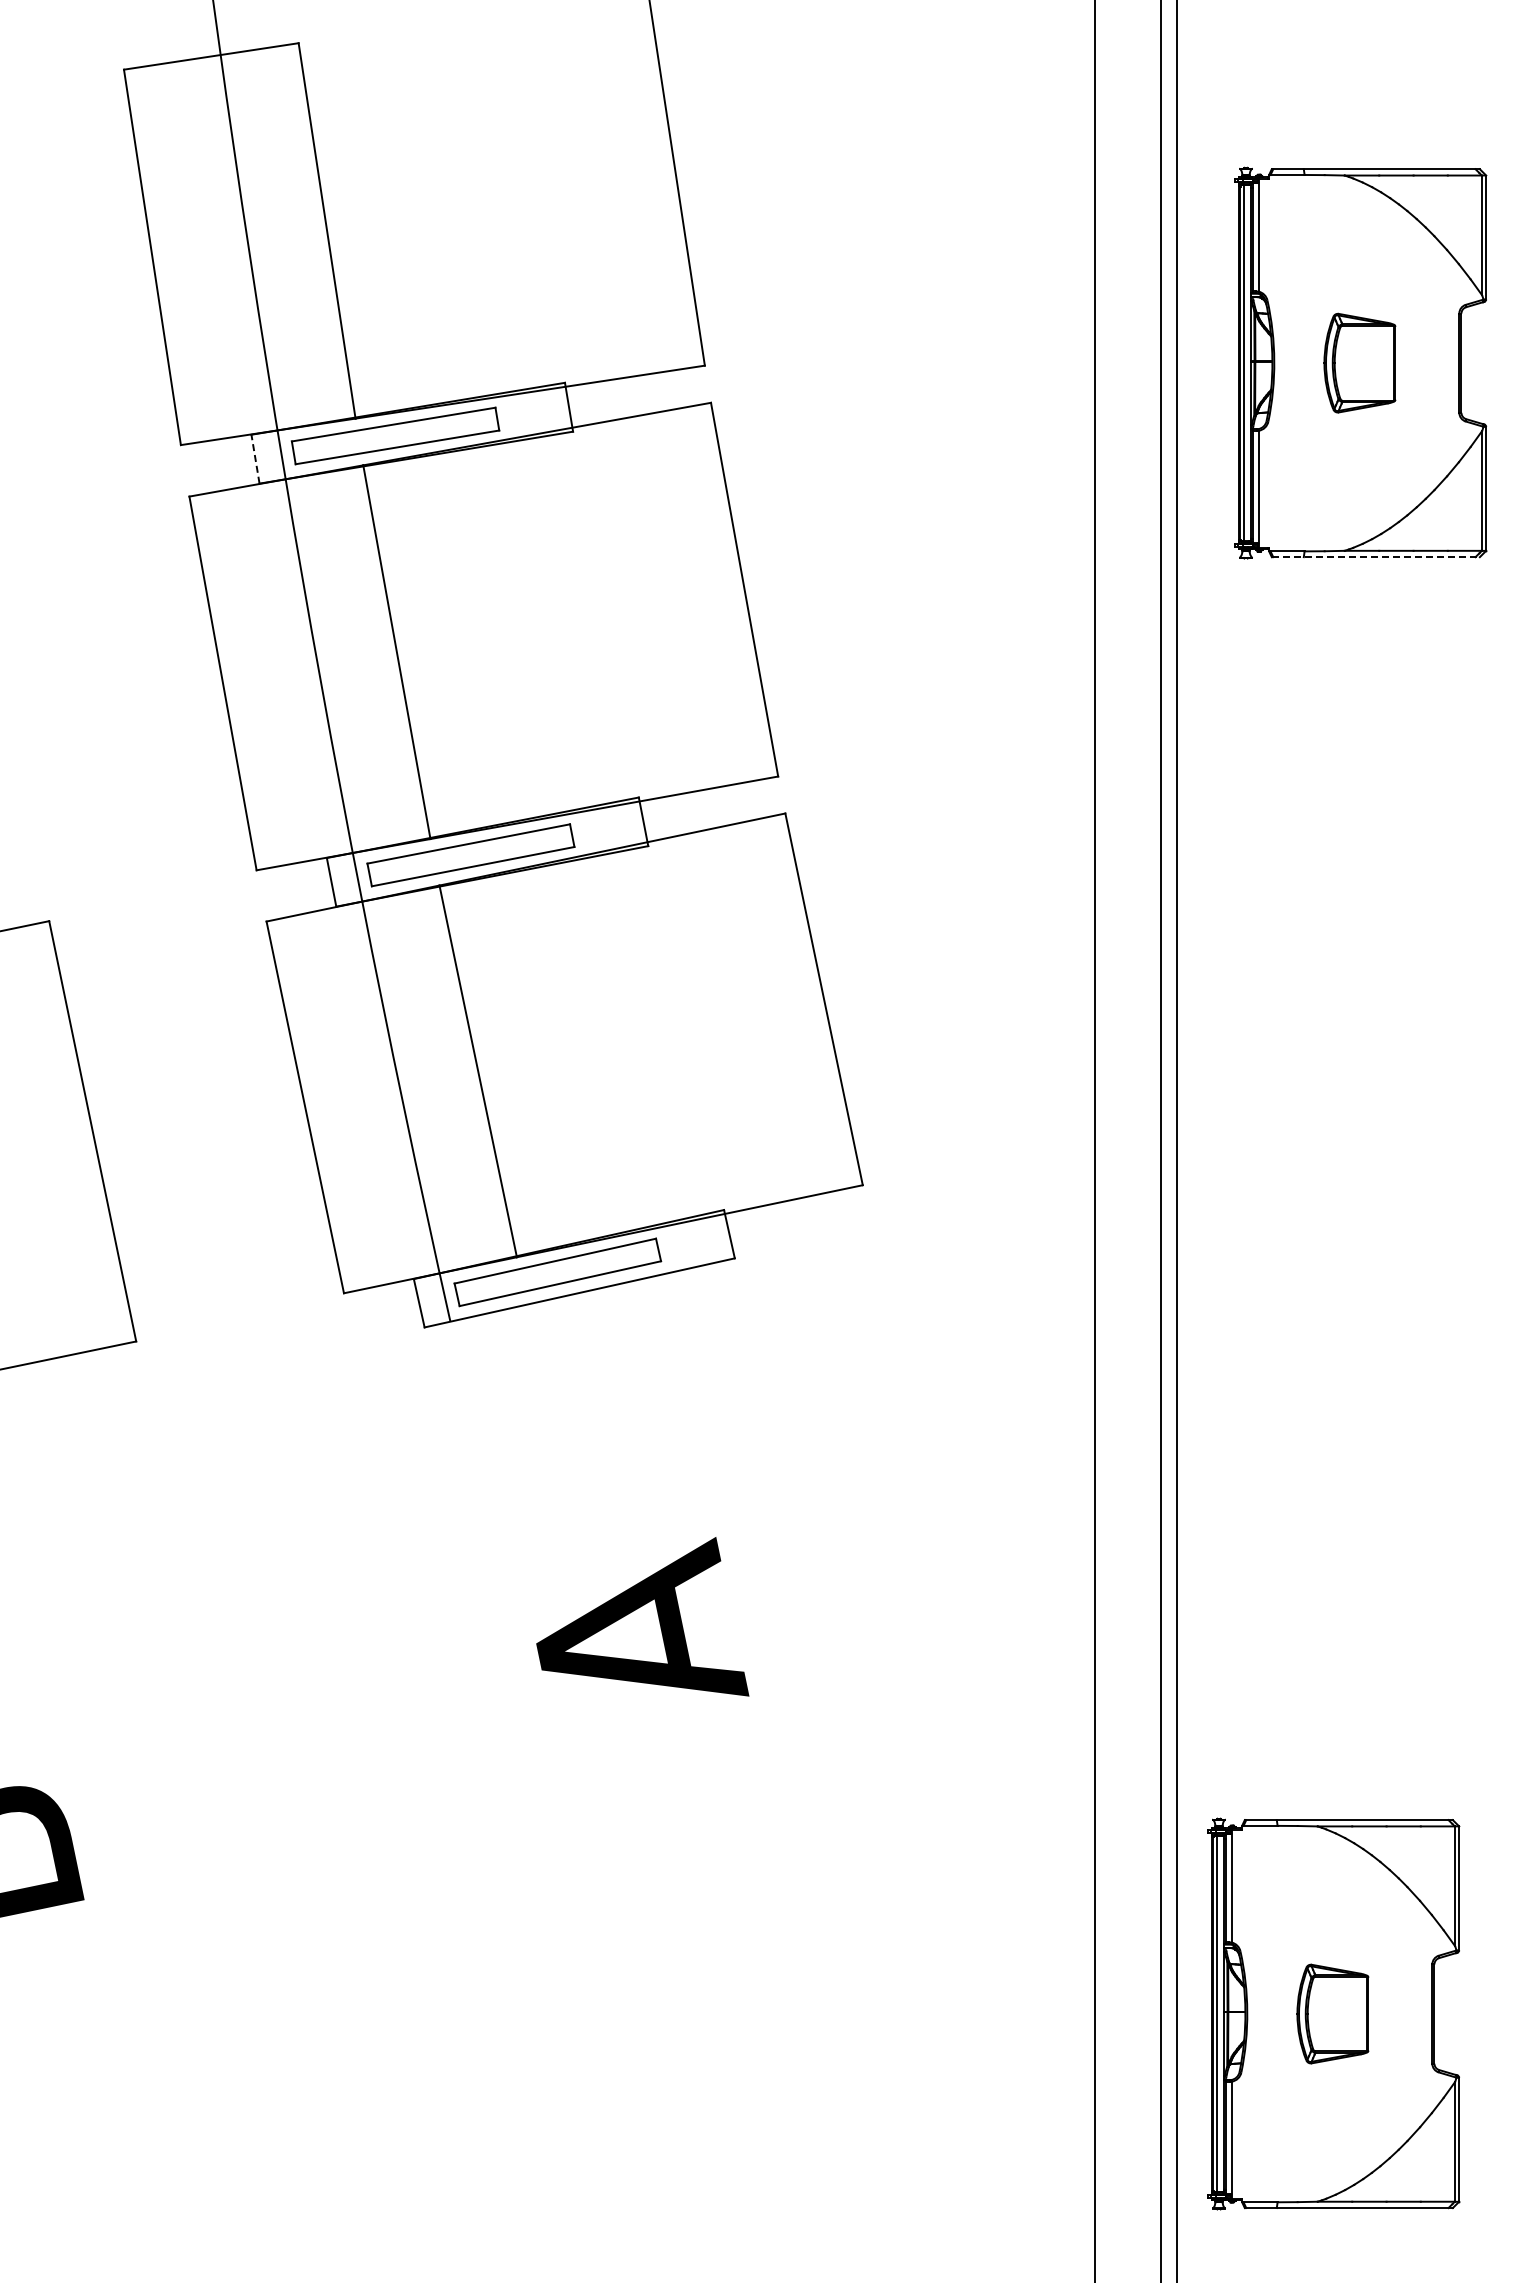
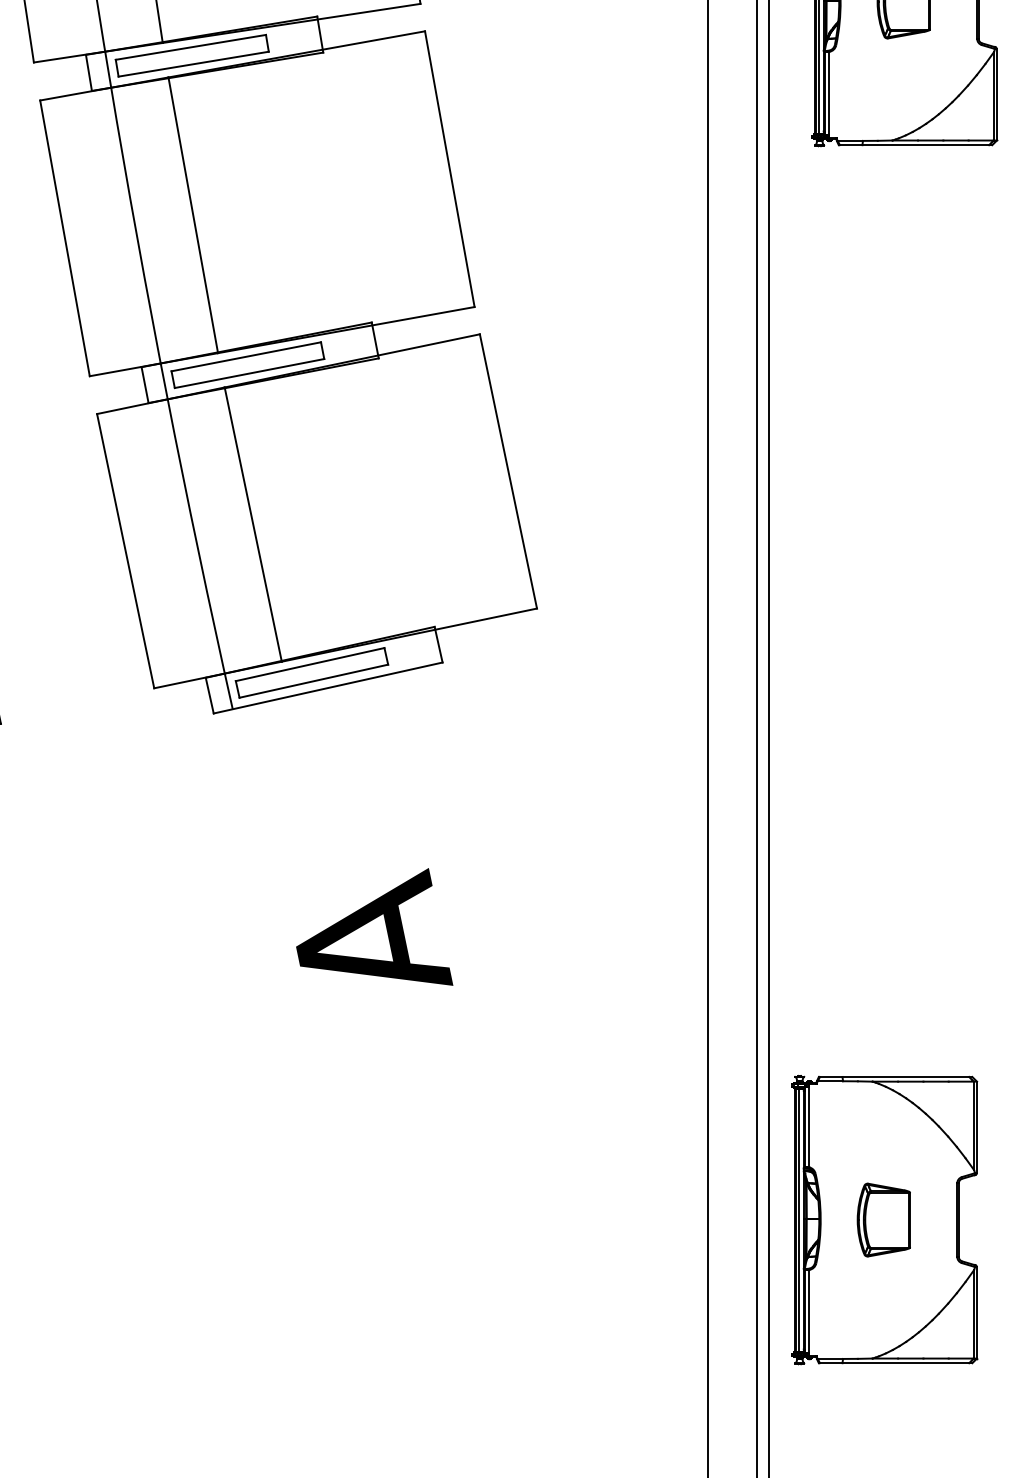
line: (255, 459) -> (88, 73), dashed -> solid
line: (1376, 557) -> (916, 145), dashed -> solid

